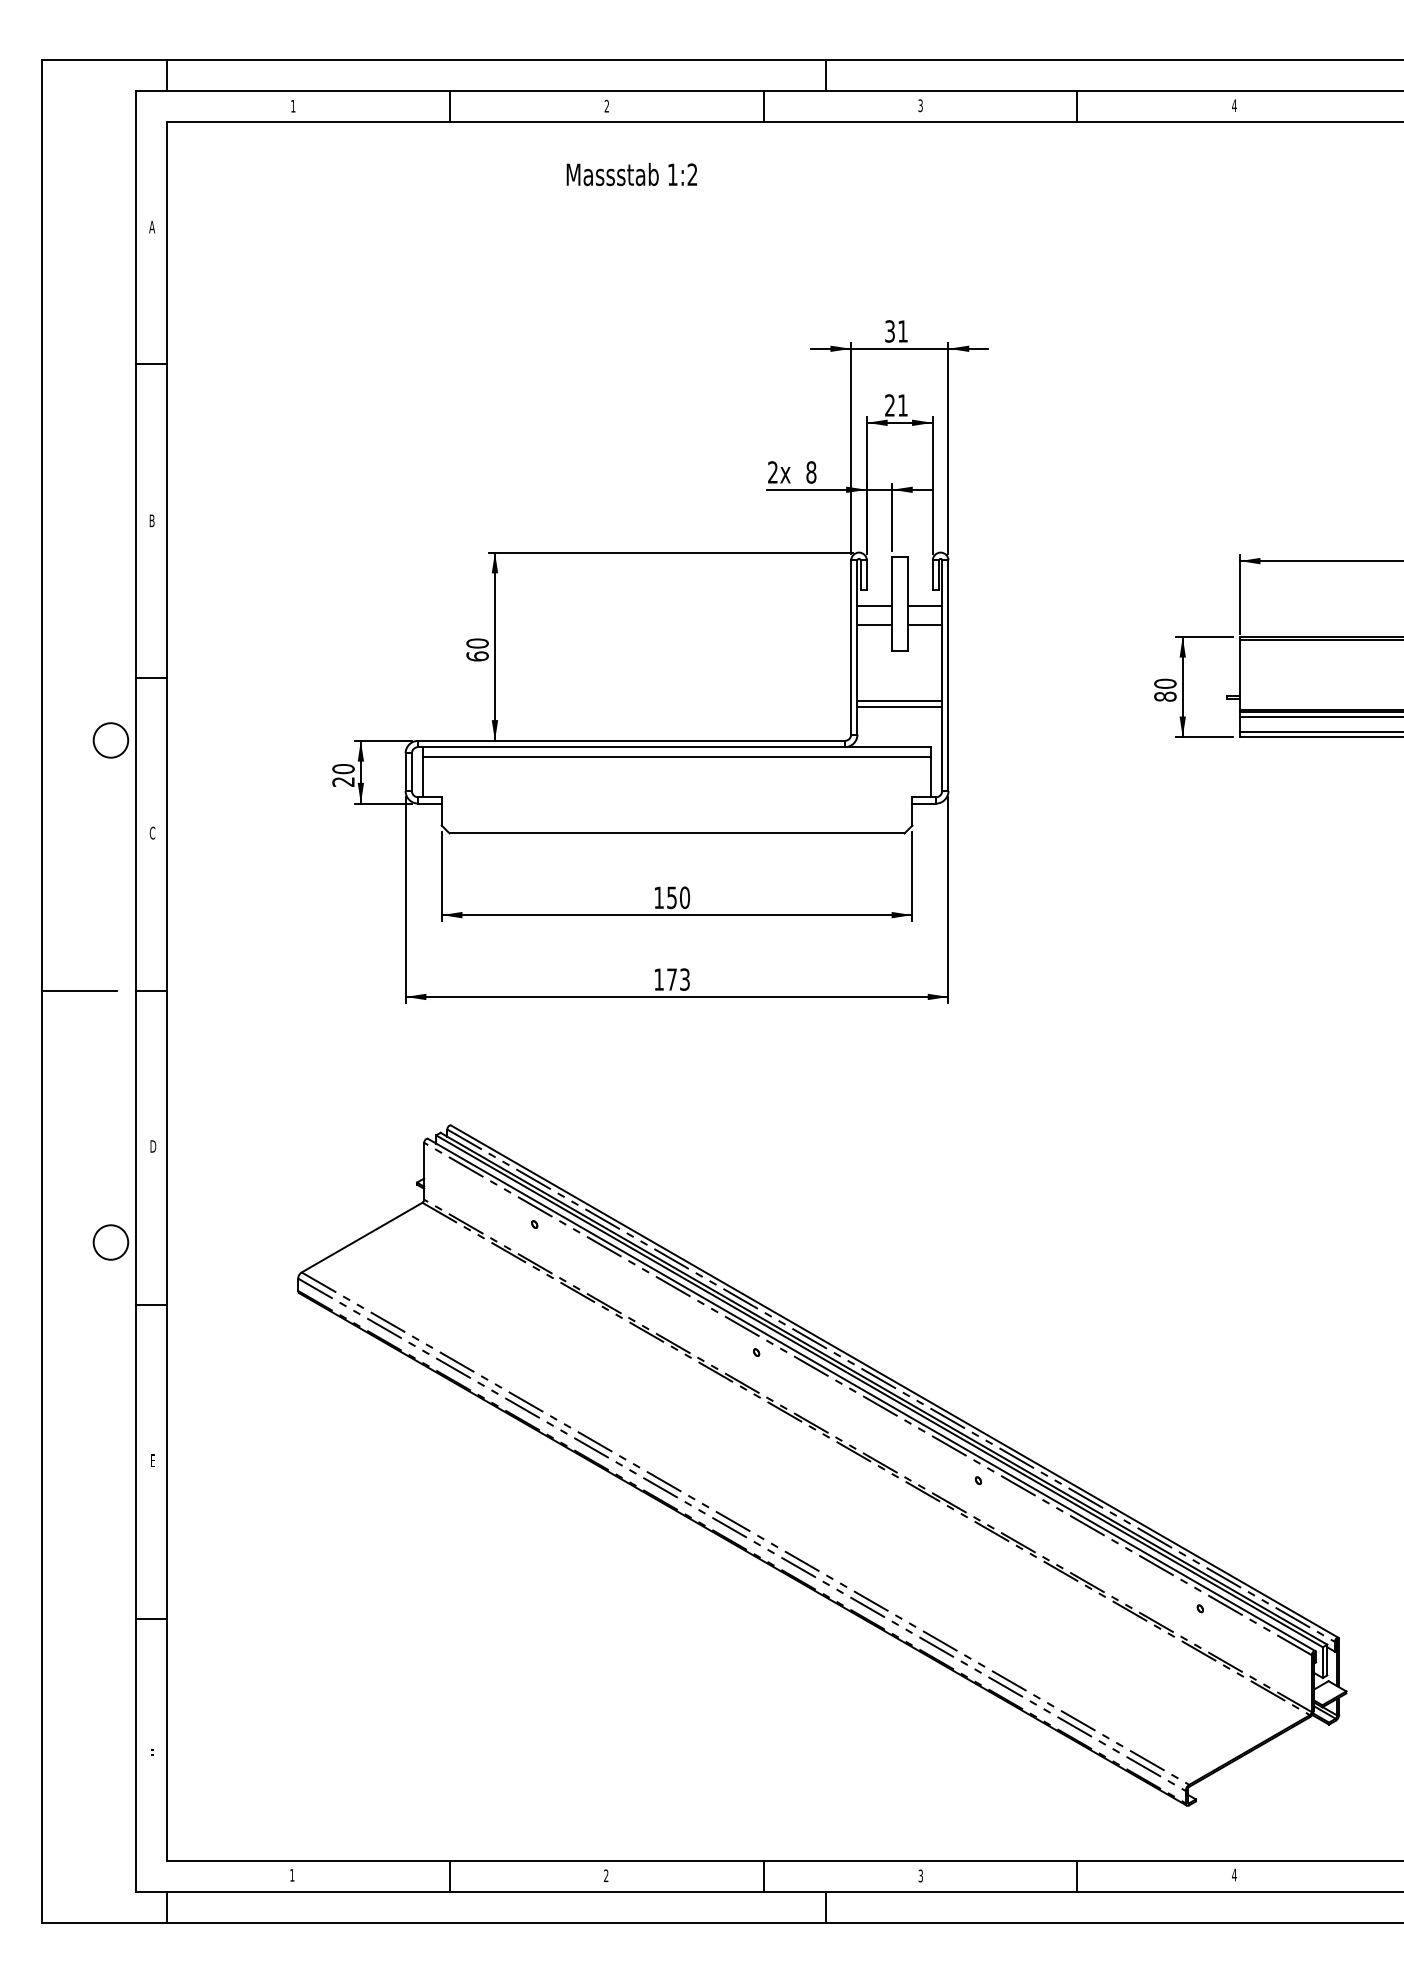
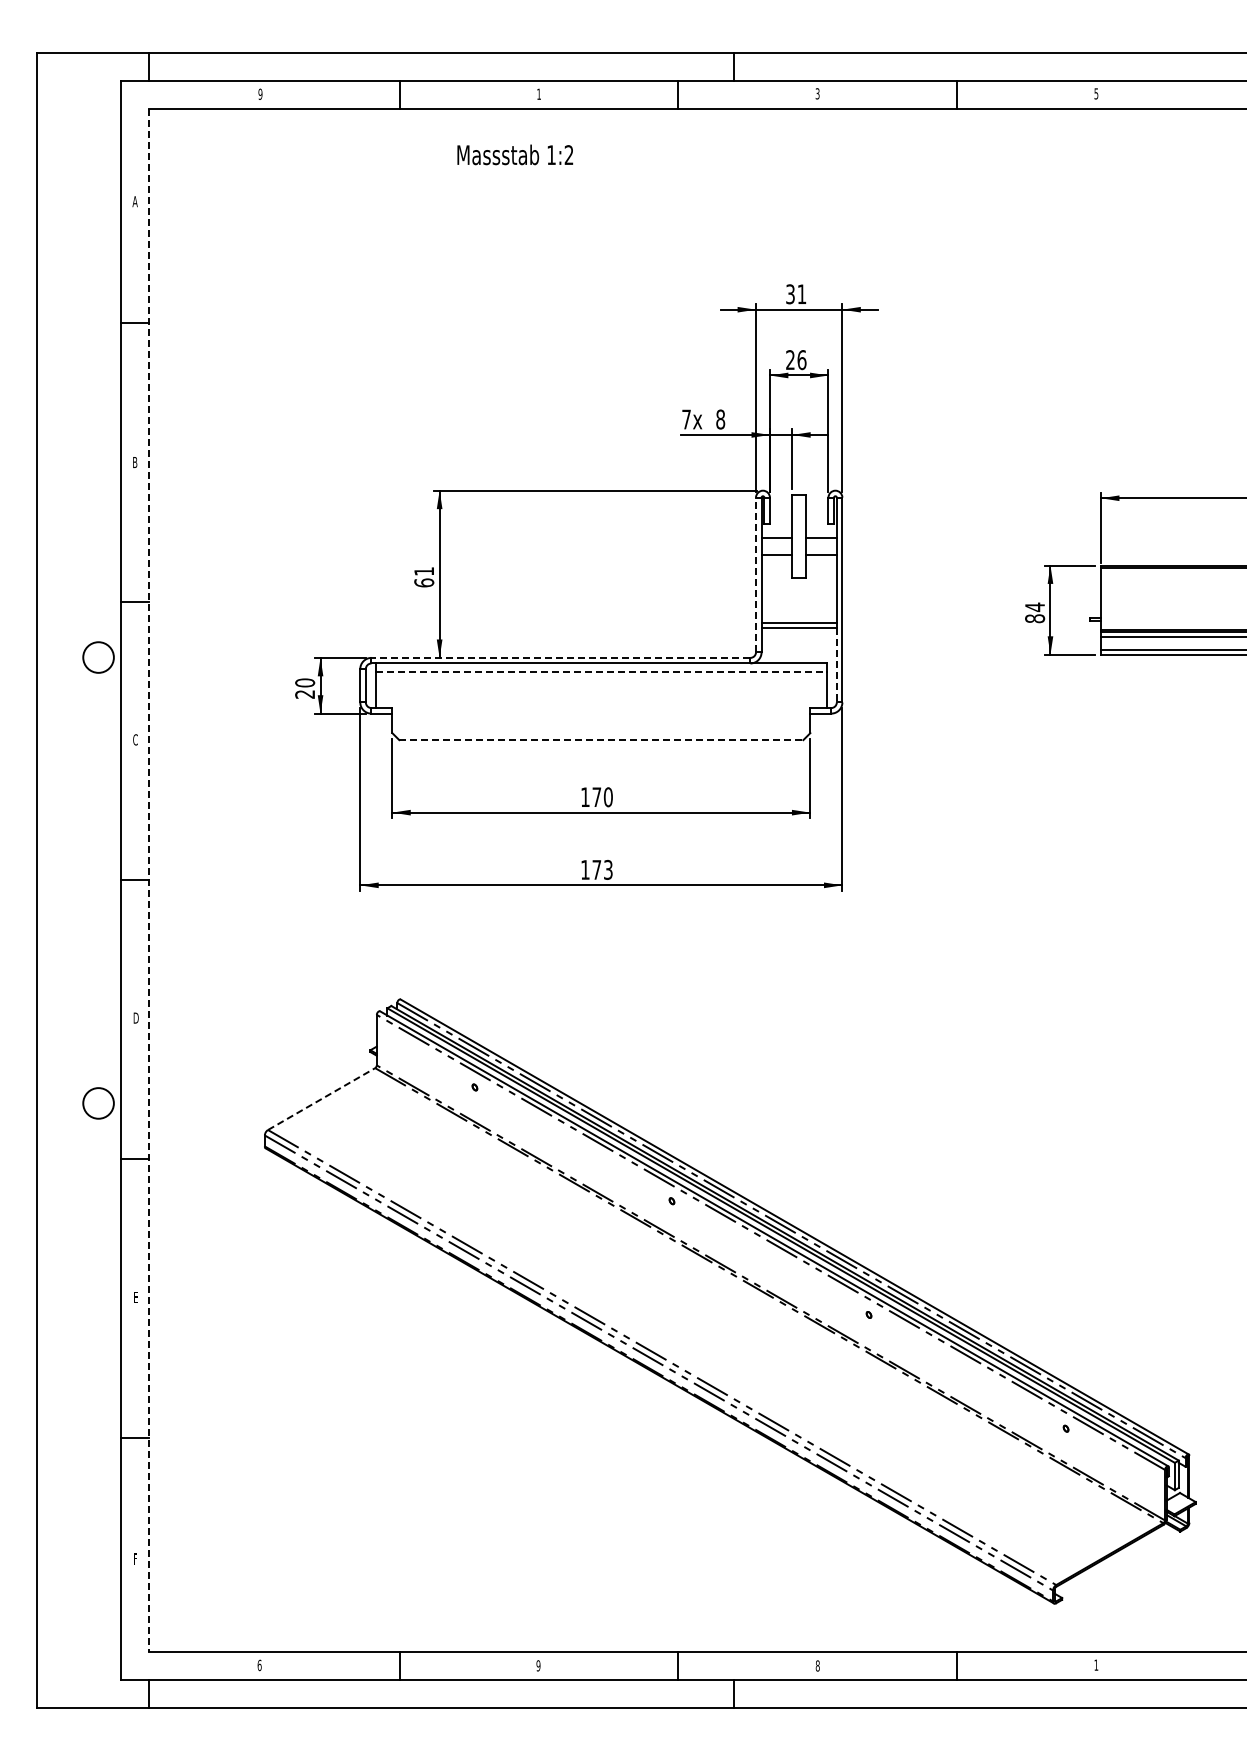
text: (293, 105) -> (260, 93), 1 -> 9
text: (606, 105) -> (538, 93), 2 -> 1
text: (1234, 105) -> (1096, 93), 4 -> 5
text: (632, 174) -> (515, 154), moved
text: (902, 405) -> (801, 360), 21 -> 26
text: (772, 472) -> (686, 419), 2x -> 7x
text: (477, 643) -> (424, 571), 60 -> 61
line: (851, 646) -> (756, 574), solid -> dashed
text: (1165, 684) -> (1035, 607), 80 -> 84
line: (631, 740) -> (560, 657), solid -> dashed
line: (941, 749) -> (836, 665), solid -> dashed
line: (677, 756) -> (601, 671), solid -> dashed
line: (677, 833) -> (601, 740), solid -> dashed
text: (671, 898) -> (596, 797), 150 -> 170
line: (79, 991) -> (70, 880), removed
line: (167, 991) -> (148, 880), solid -> dashed
line: (361, 1238) -> (321, 1099), solid -> dashed
text: (1234, 1874) -> (1096, 1664), 4 -> 1
text: (292, 1875) -> (259, 1665), 1 -> 6
text: (606, 1875) -> (538, 1665), 2 -> 9
text: (920, 1875) -> (817, 1665), 3 -> 8

